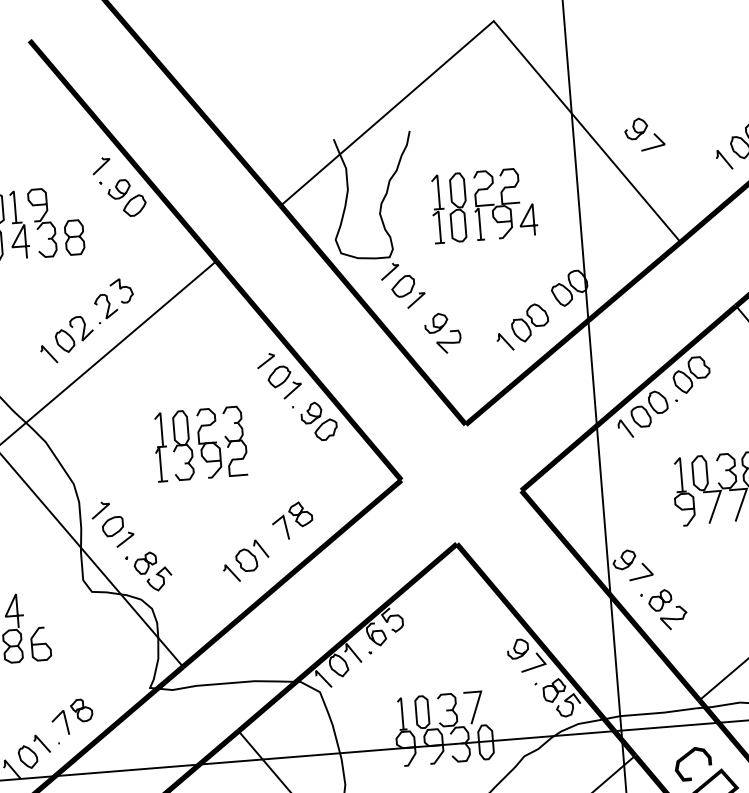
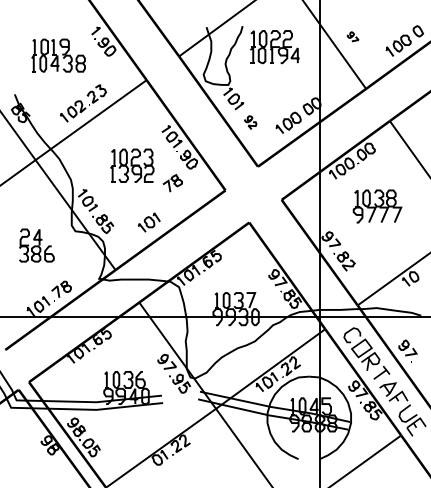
part: (642, 134) -> (352, 36), size x0.6
part: (483, 206) -> (274, 47), moved
part: (442, 332) -> (250, 122), size x0.7
part: (292, 520) -> (172, 183), moved

